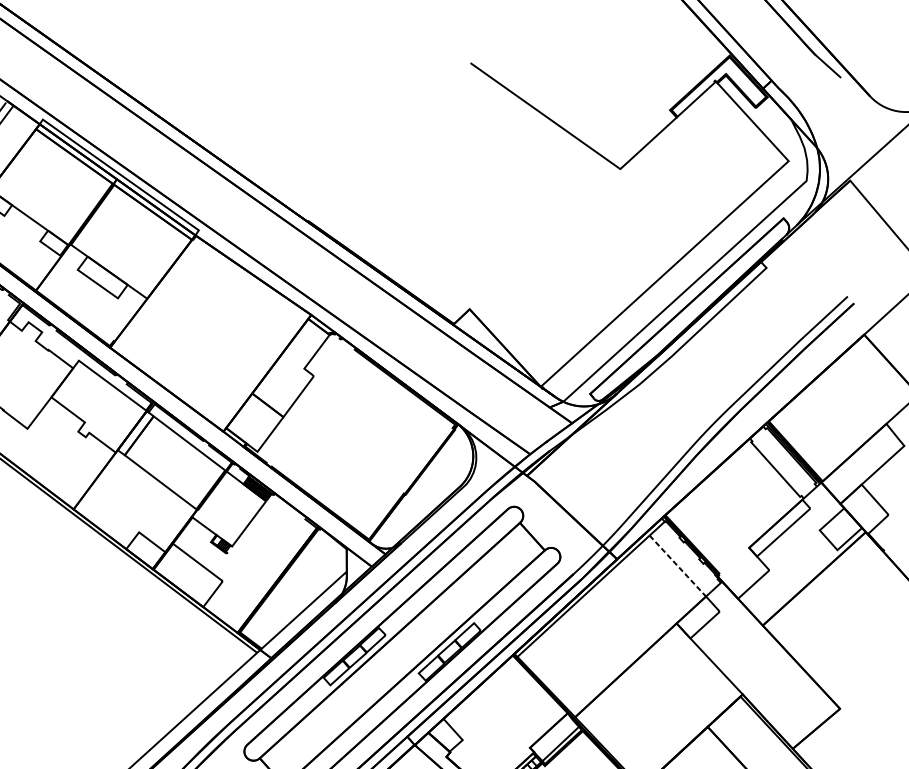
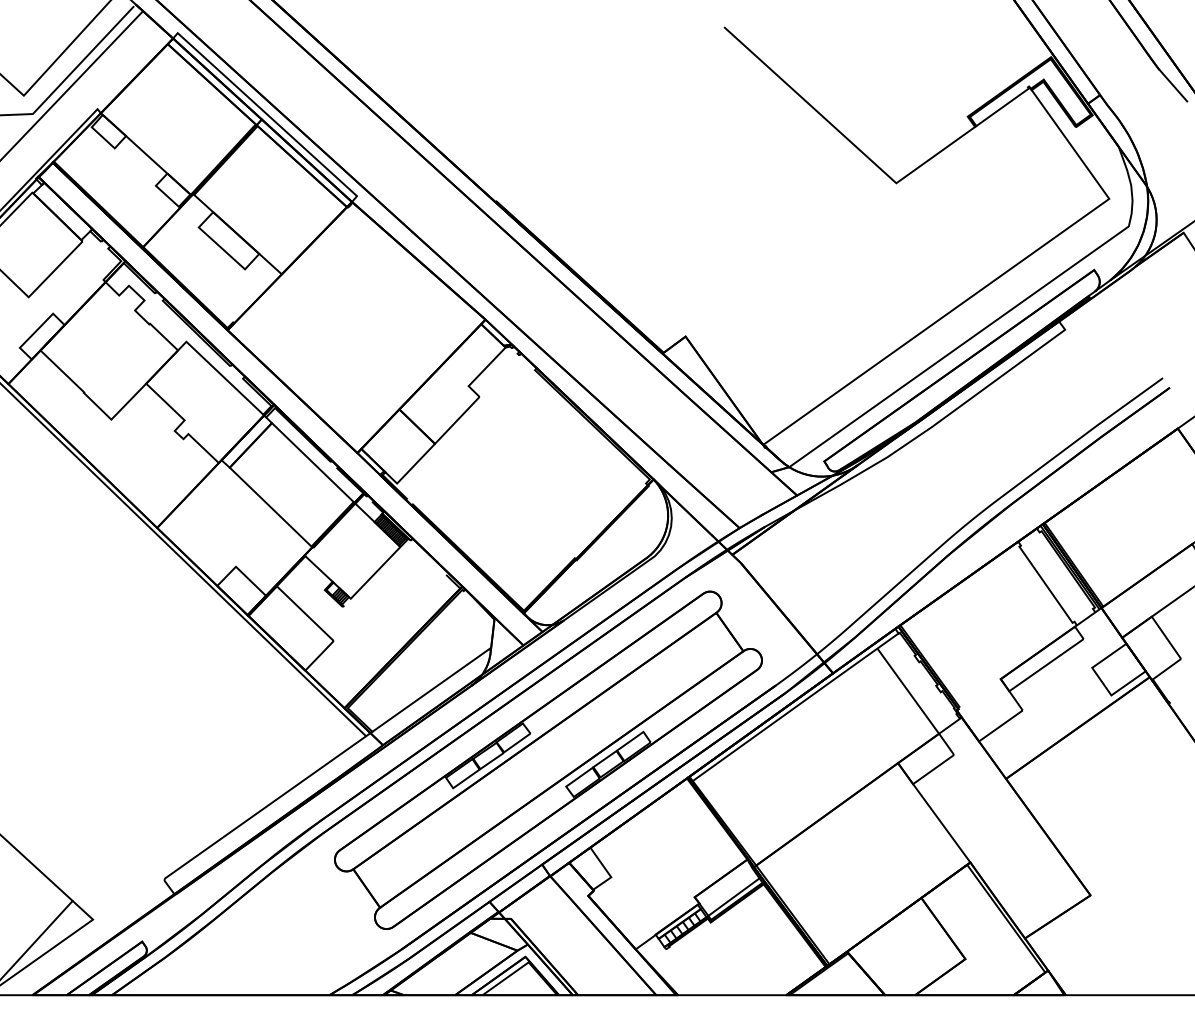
line: (678, 566) -> (908, 691), dashed -> solid

